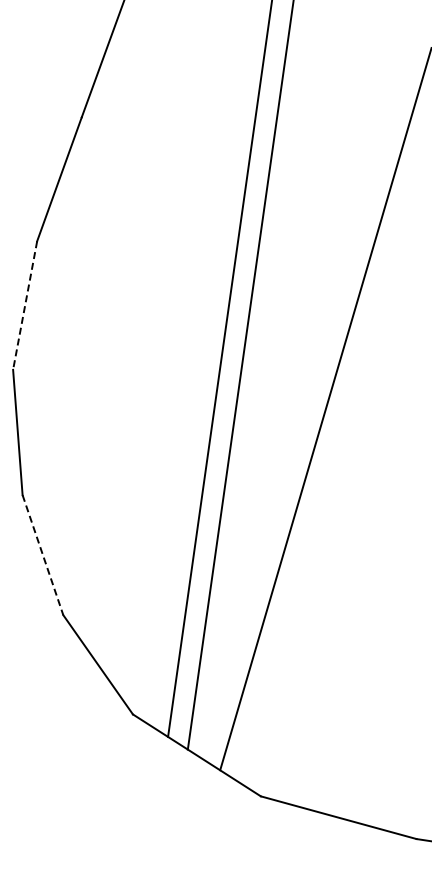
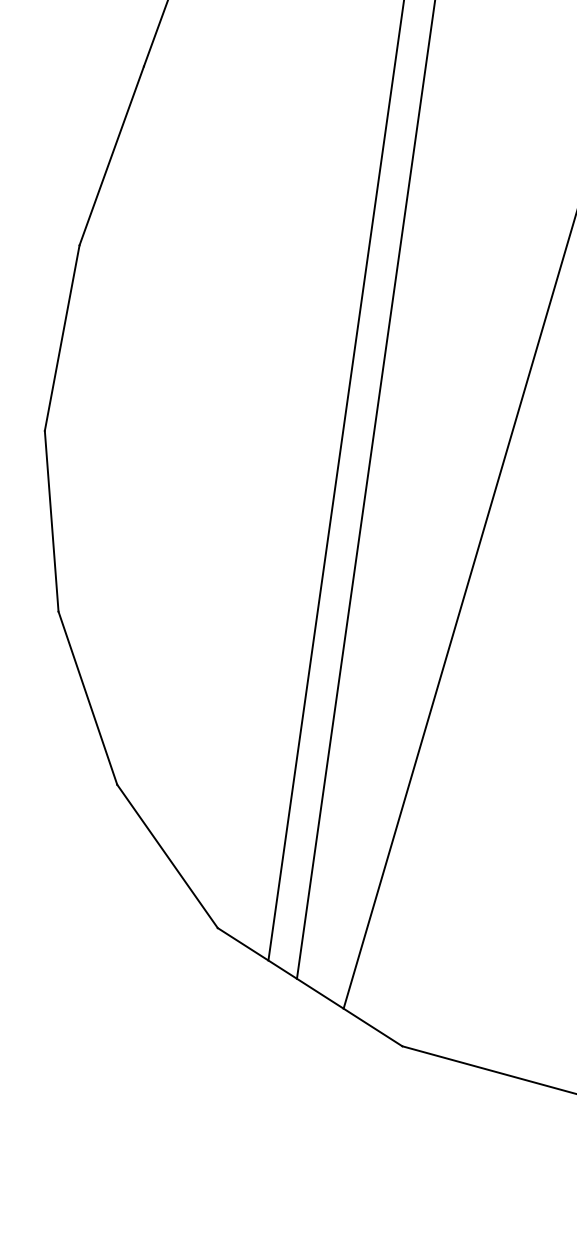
line: (25, 306) -> (62, 339), dashed -> solid
line: (43, 555) -> (88, 698), dashed -> solid

